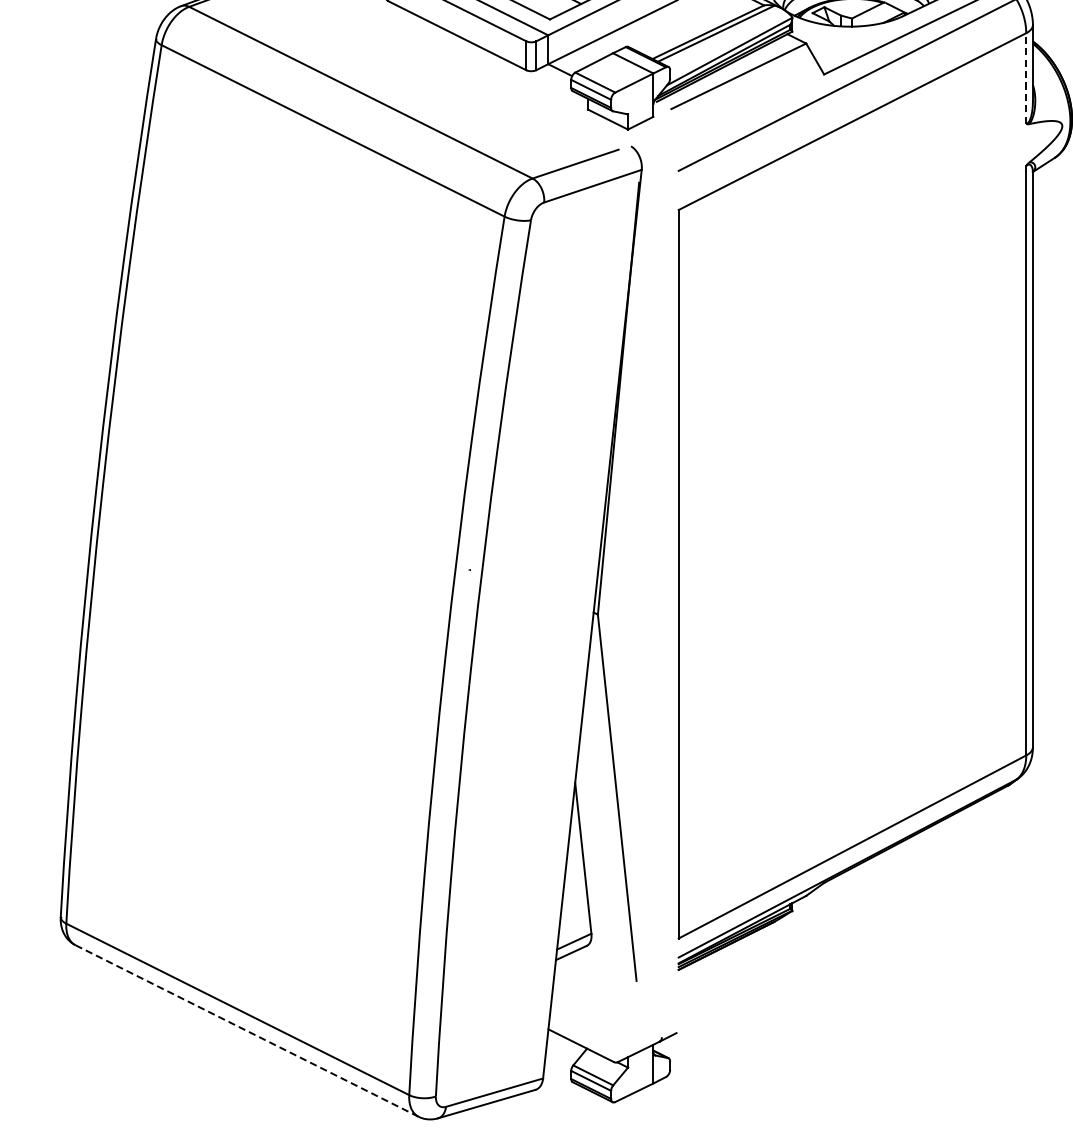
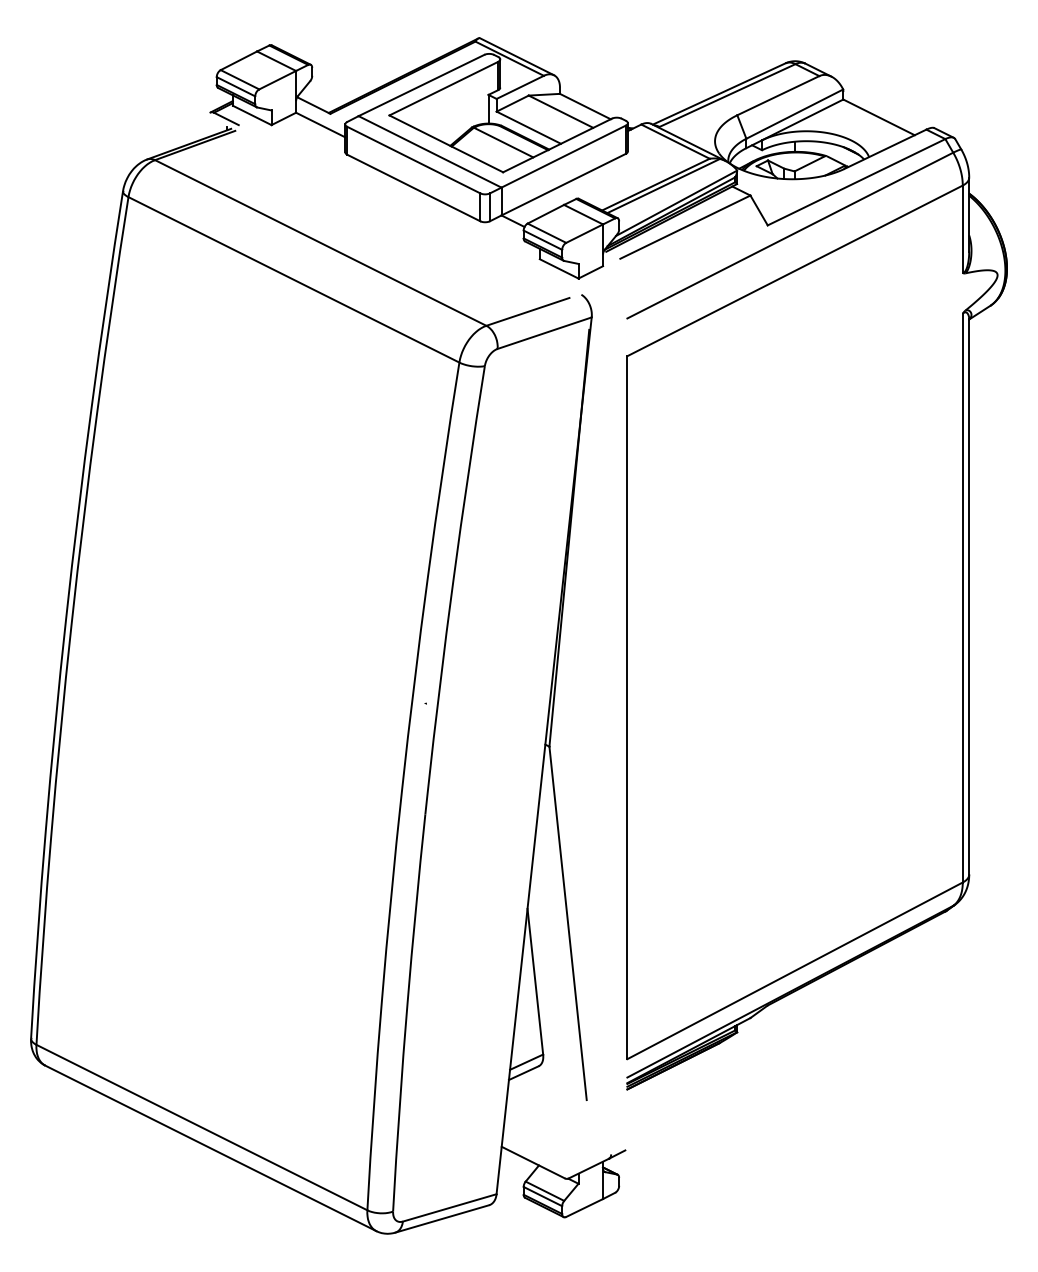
line: (1025, 78) -> (962, 229), dashed -> solid
line: (246, 1031) -> (210, 1148), dashed -> solid

